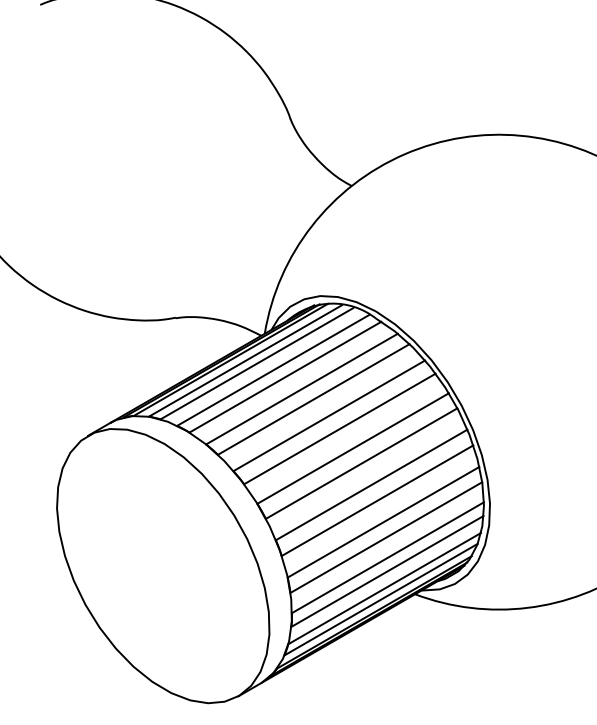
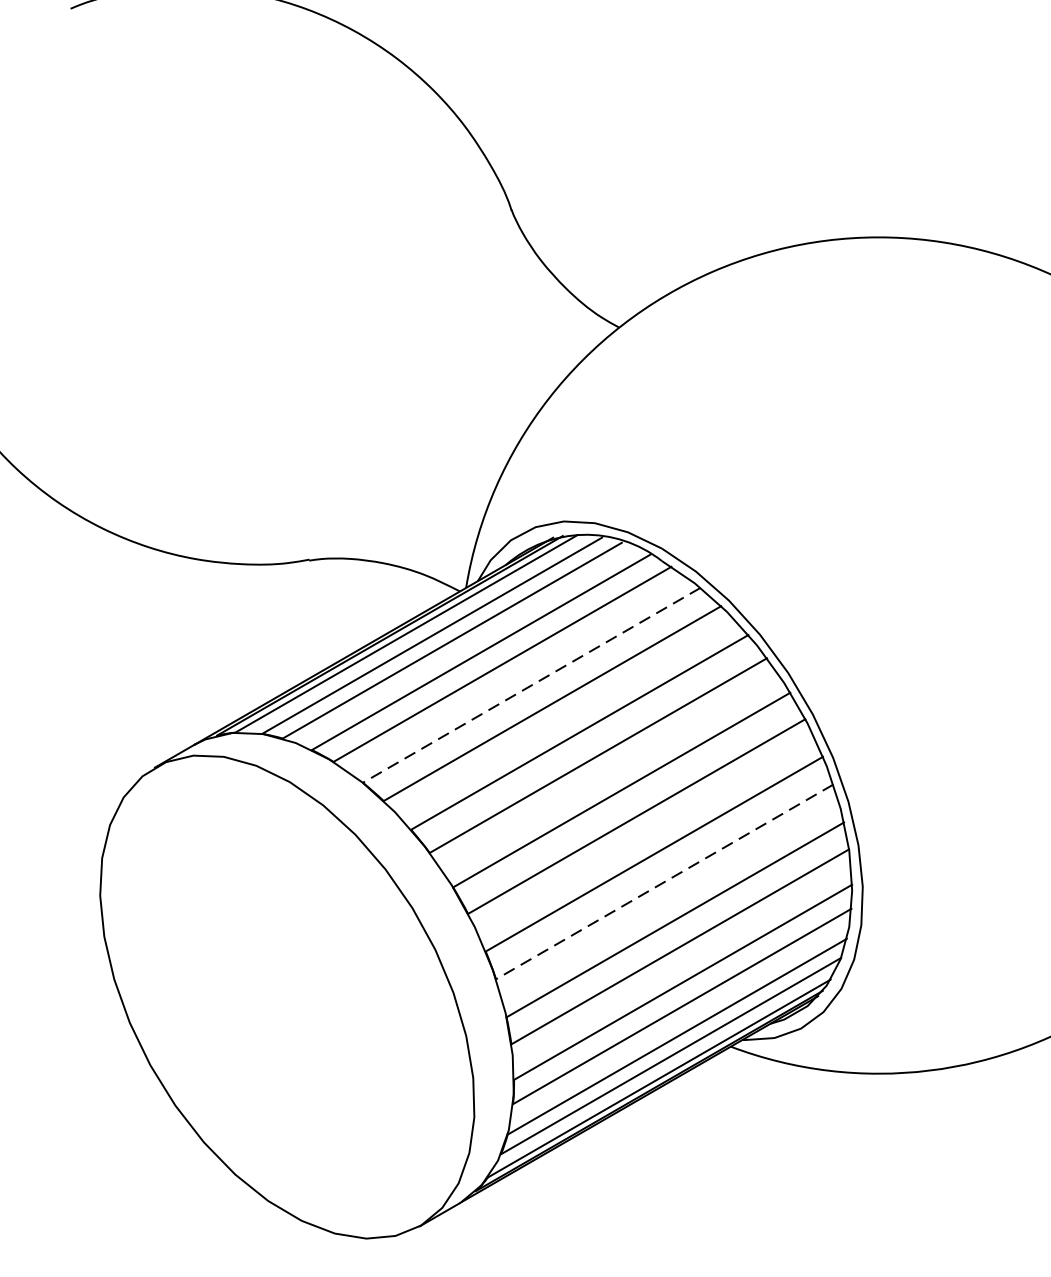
line: (302, 389) -> (532, 686), solid -> dashed
line: (377, 500) -> (664, 881), solid -> dashed

